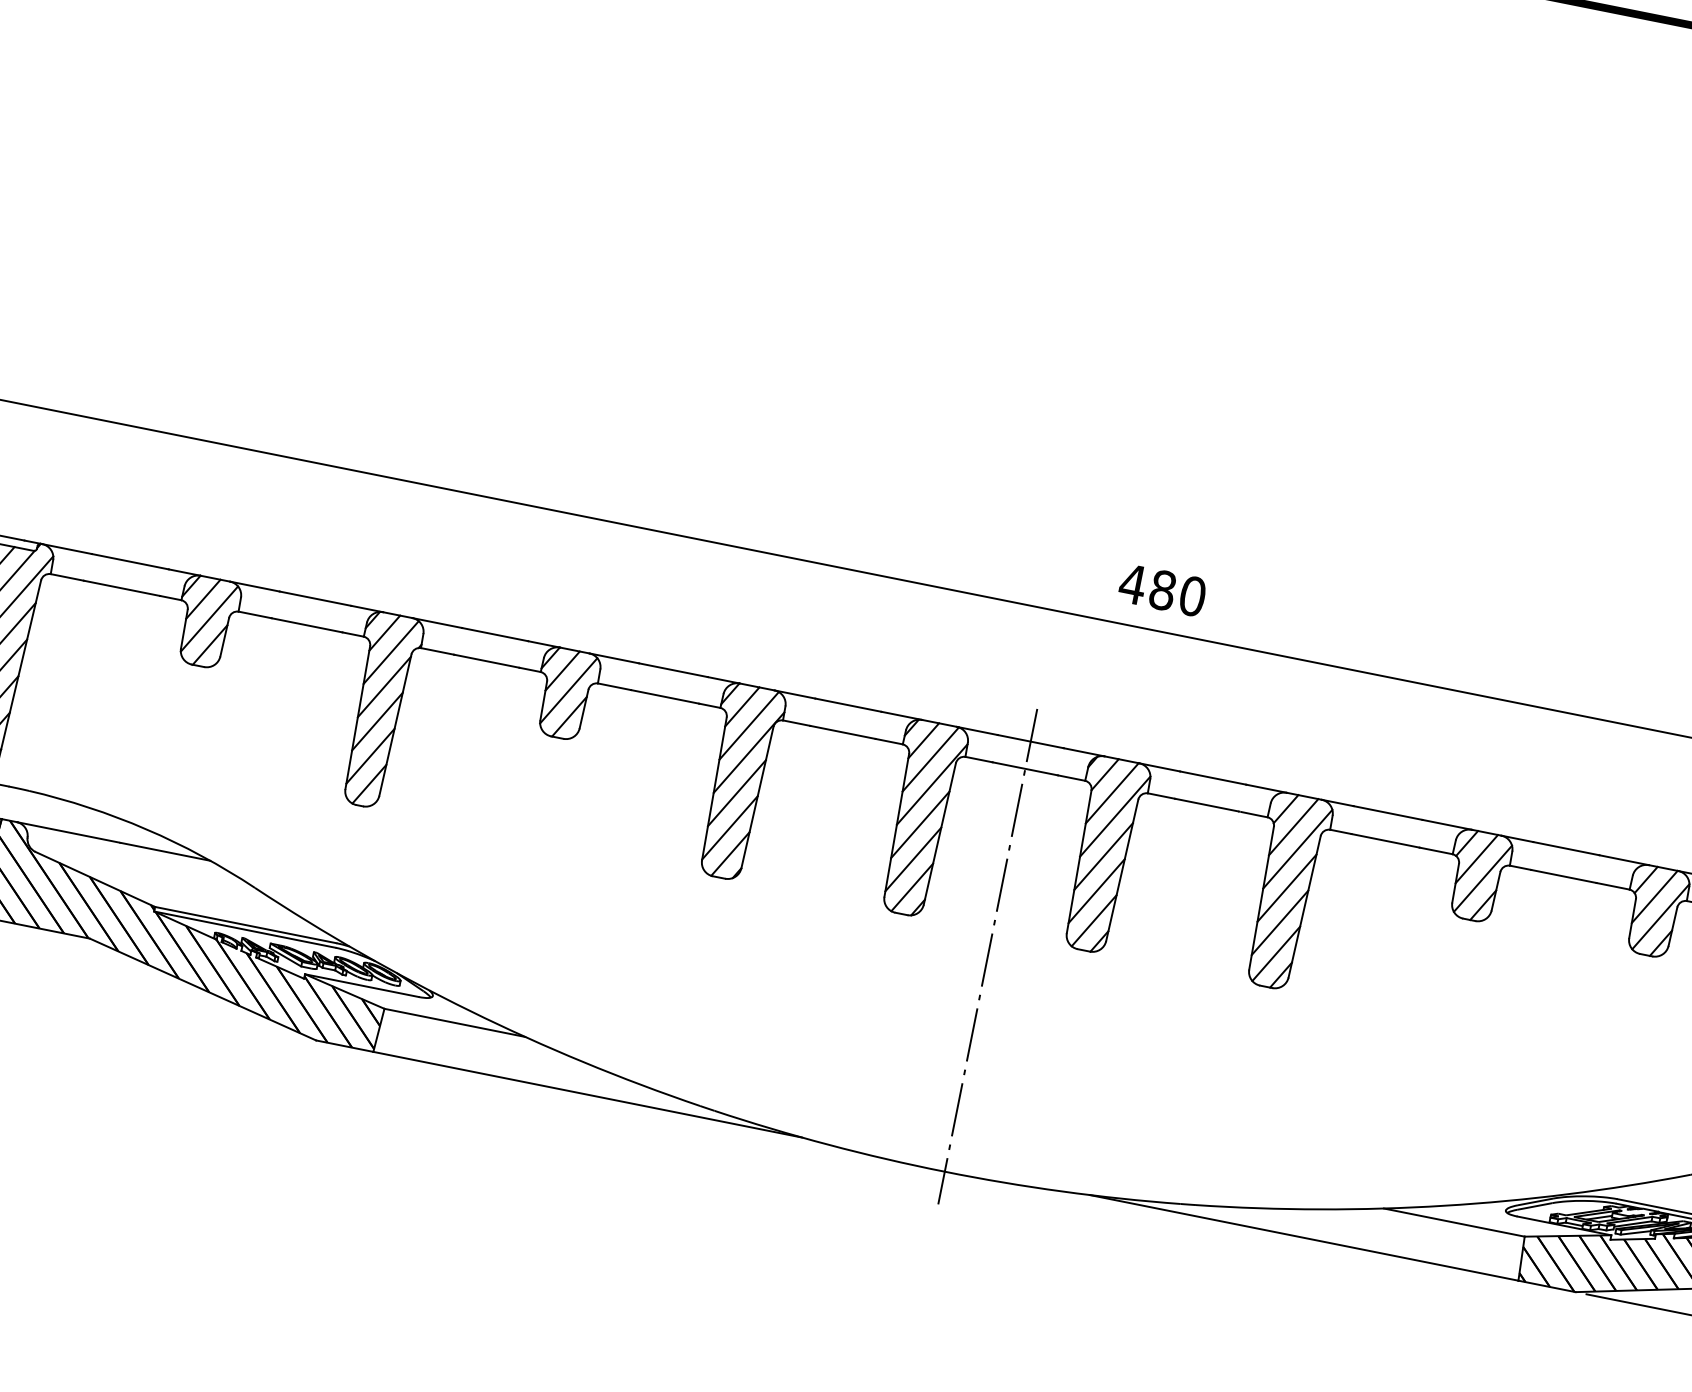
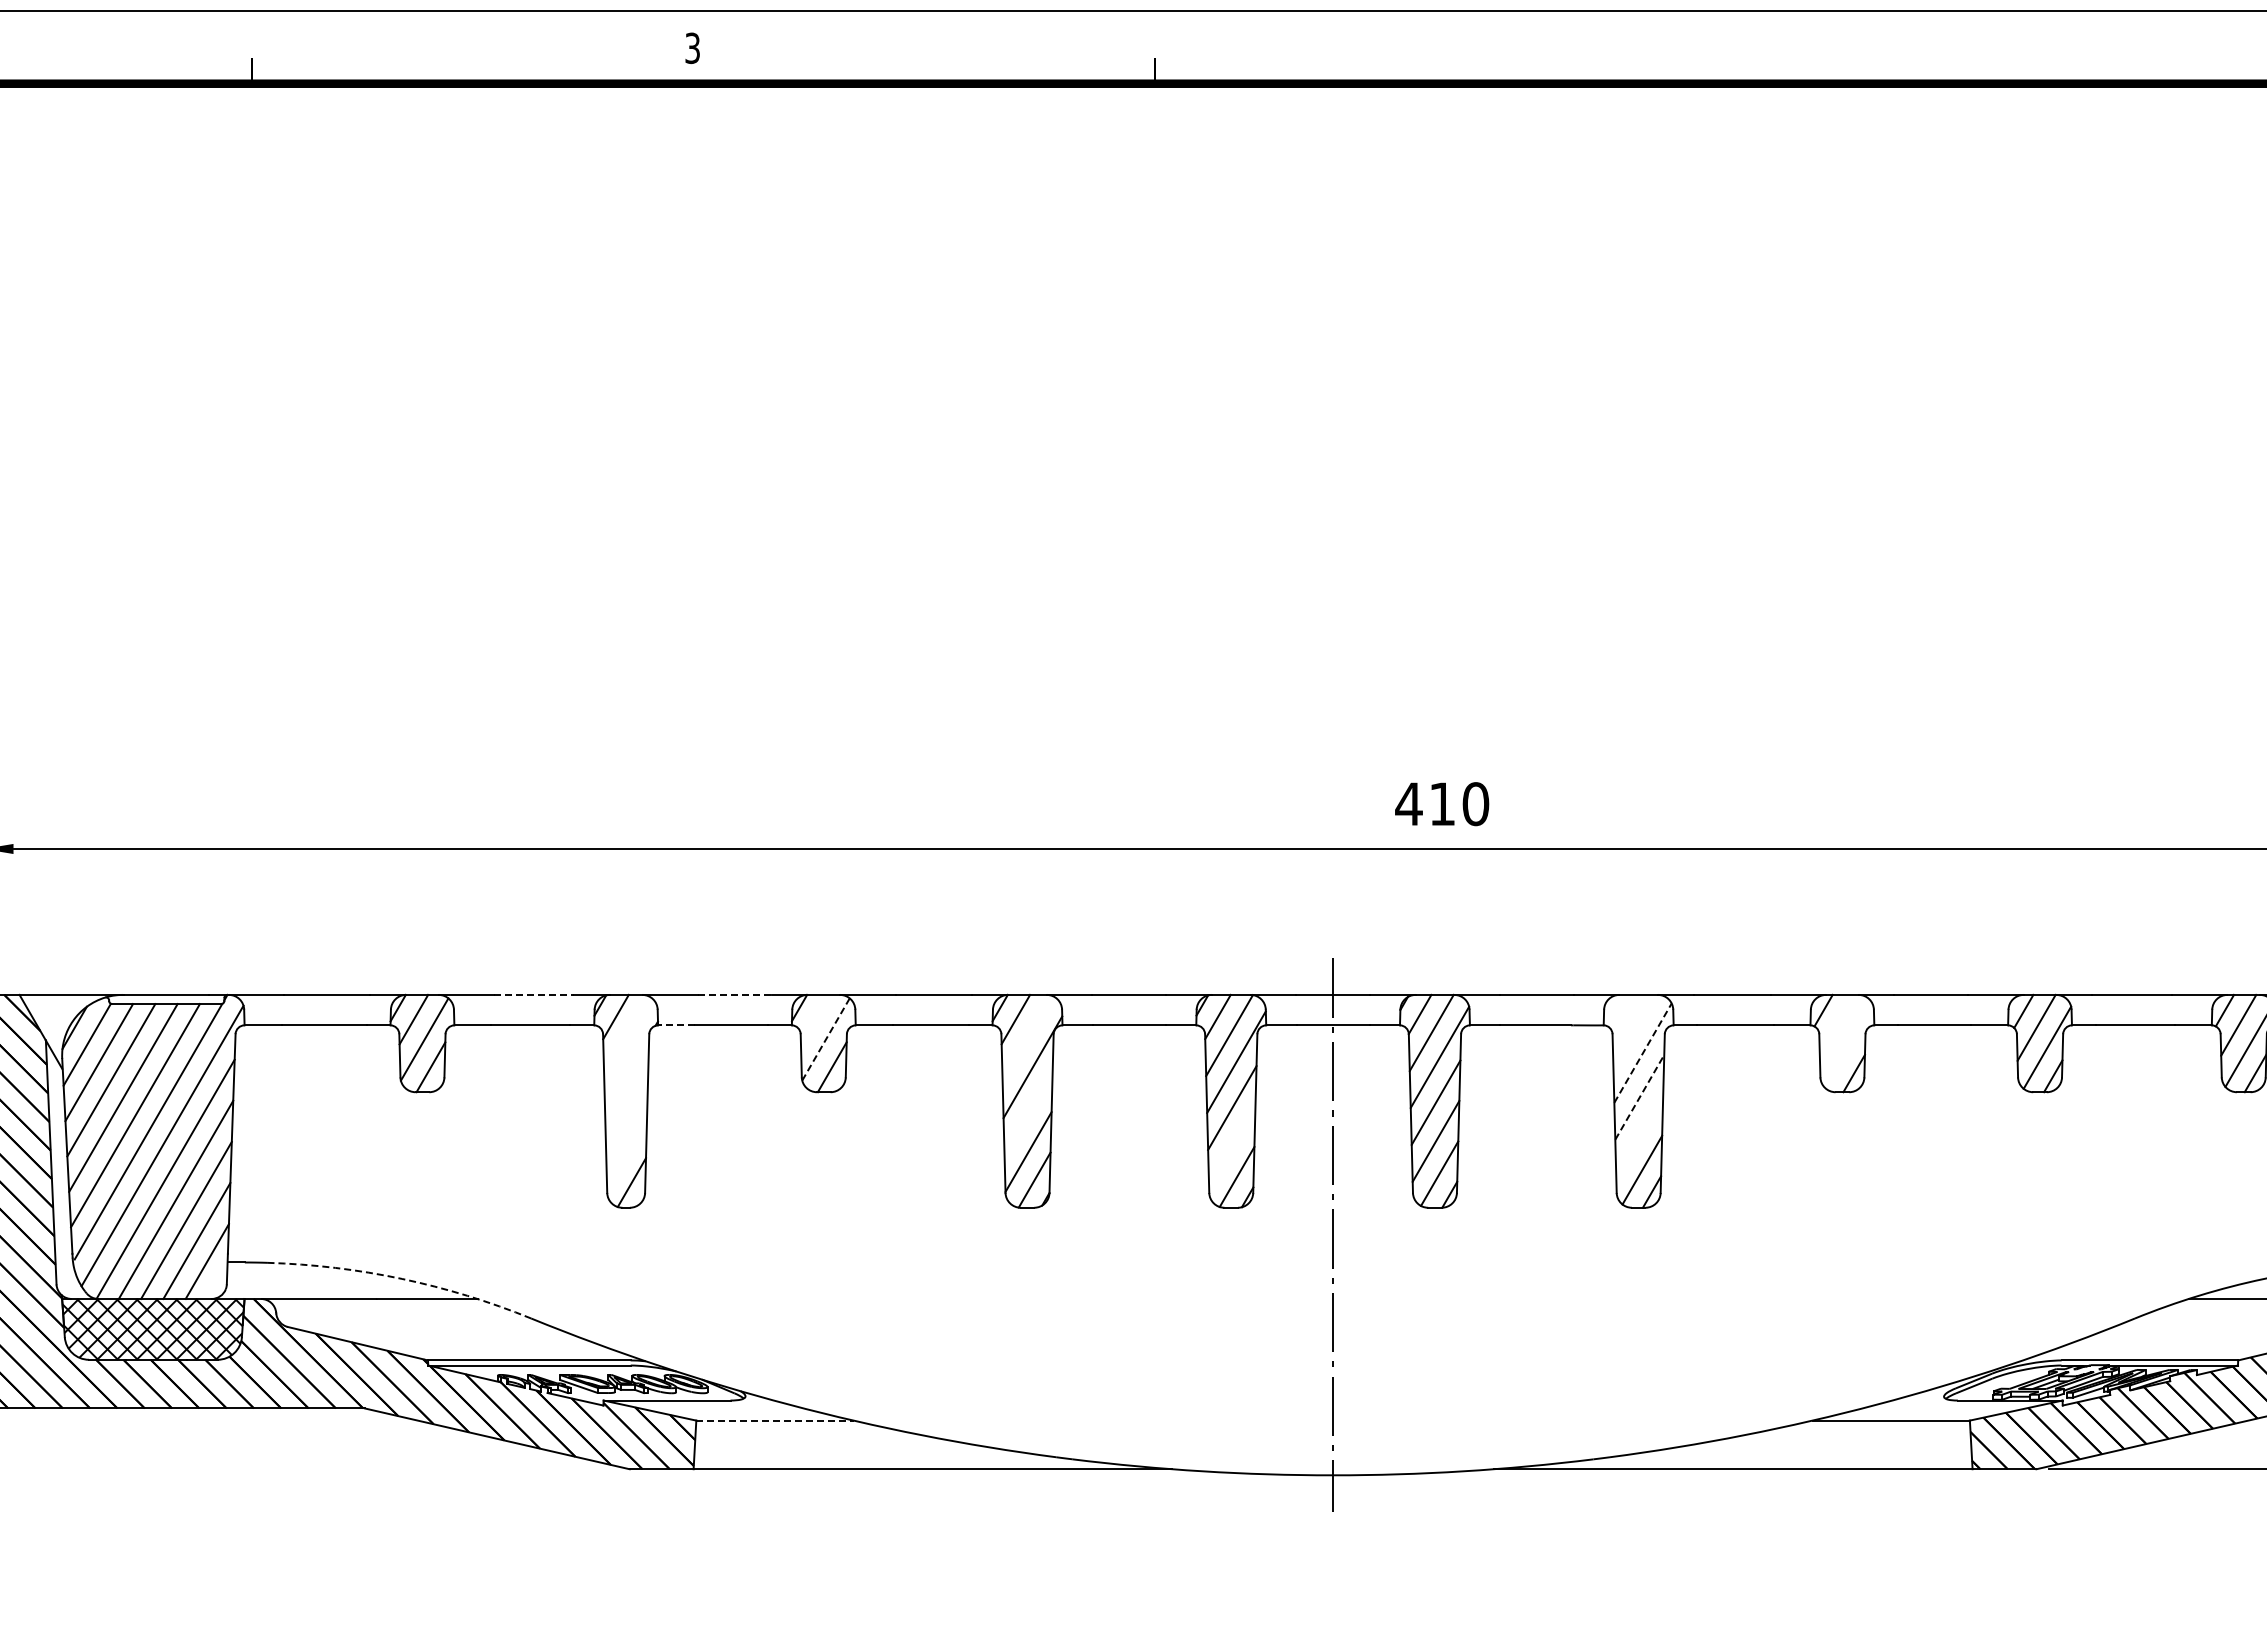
text: (1162, 590) -> (1442, 804), 480 -> 410
line: (315, 598) -> (534, 994), solid -> dashed
line: (494, 634) -> (734, 994), solid -> dashed
line: (437, 651) -> (676, 1025), solid -> dashed
line: (390, 652) -> (626, 1036), removed
line: (562, 670) -> (814, 1019), removed
line: (384, 686) -> (627, 1074), removed
line: (569, 690) -> (826, 1039), solid -> dashed
line: (377, 721) -> (627, 1113), removed
line: (748, 725) -> (1026, 1038), removed
line: (370, 756) -> (627, 1152), removed
line: (736, 793) -> (1028, 1113), removed
line: (1285, 808) -> (1621, 1012), removed
line: (1293, 826) -> (1633, 1029), removed
arc: (146, 829) -> (402, 1278), solid -> dashed
line: (1298, 848) -> (1643, 1052), solid -> dashed
line: (1477, 858) -> (1837, 1024), removed
line: (913, 859) -> (1232, 1146), removed
line: (1483, 878) -> (1848, 1044), removed
line: (1286, 888) -> (1639, 1097), solid -> dashed
line: (1279, 922) -> (1639, 1135), removed
line: (454, 1022) -> (774, 1420), solid -> dashed

